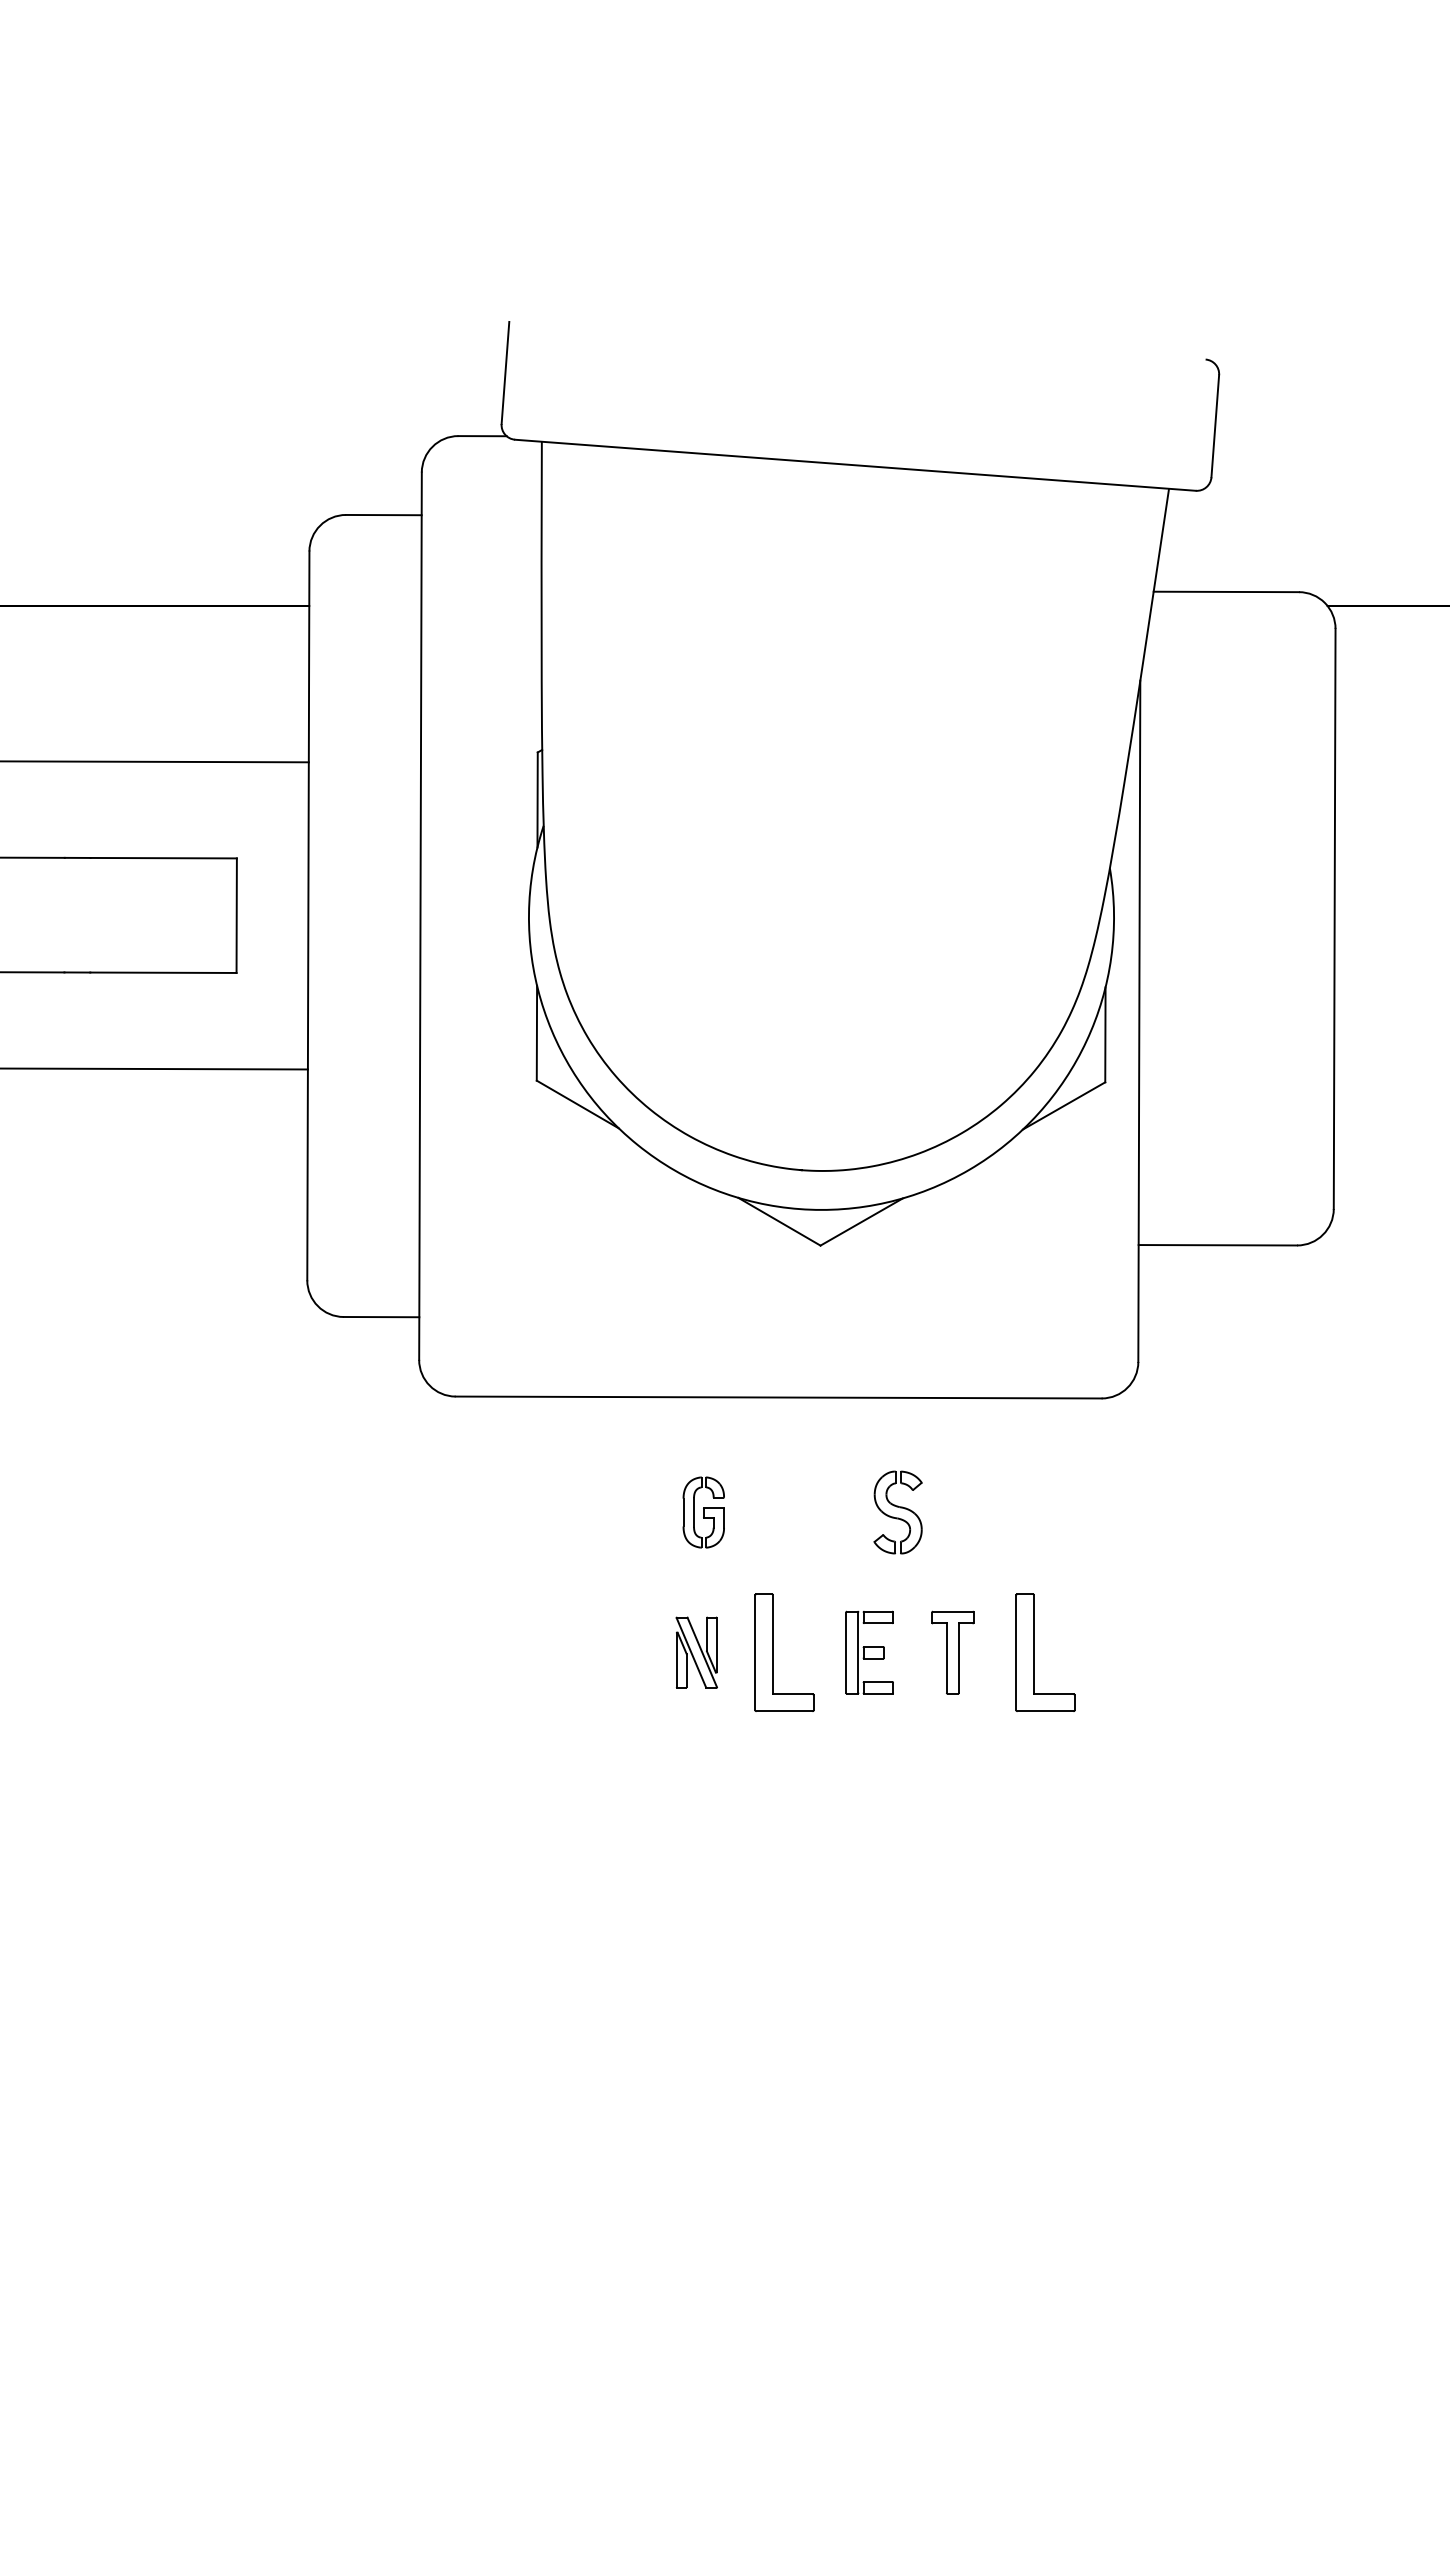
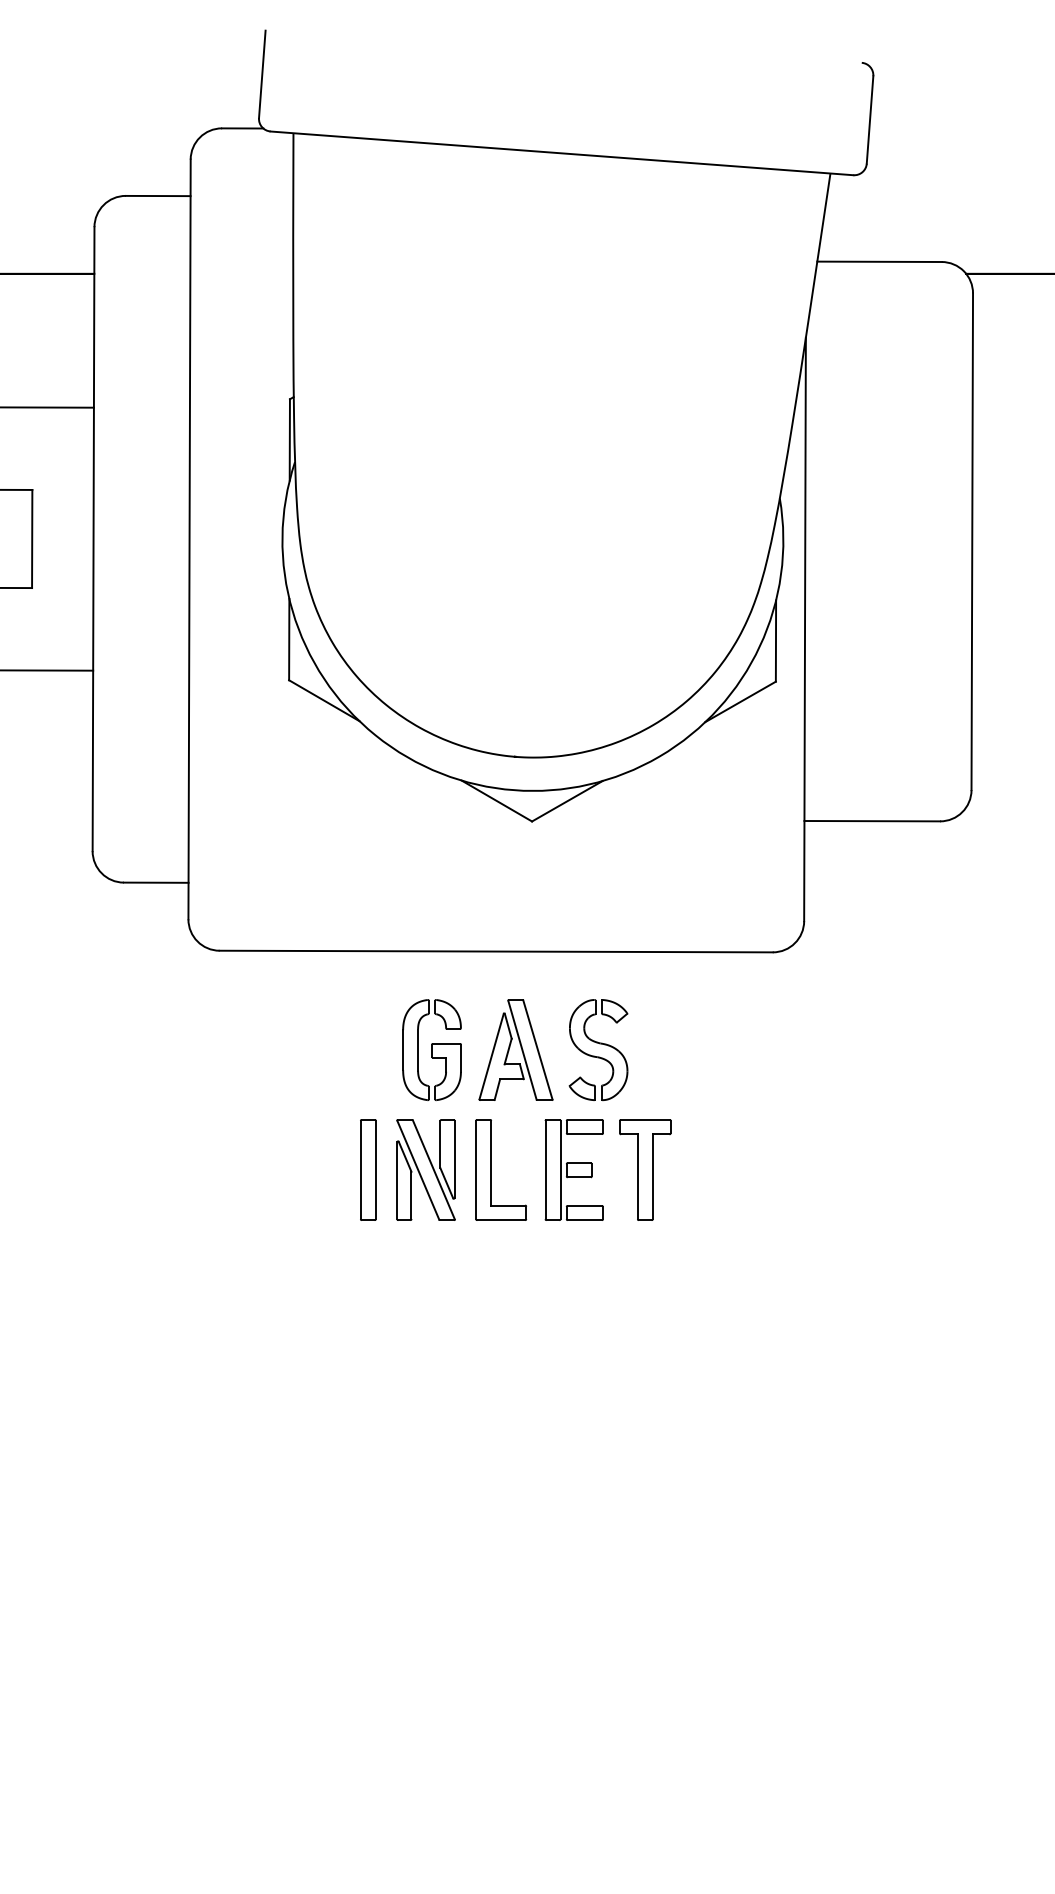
part: (807, 1510) -> (520, 1048), added
part: (703, 1512) -> (431, 1050), size x1.67
part: (897, 1512) -> (597, 1050), size x1.43
part: (628, 1652) -> (367, 1169), added
part: (696, 1652) -> (425, 1169), size x1.67
part: (869, 1652) -> (574, 1169), size x1.43
part: (952, 1652) -> (645, 1169), size x1.43
part: (1034, 1652) -> (715, 1169), removed

